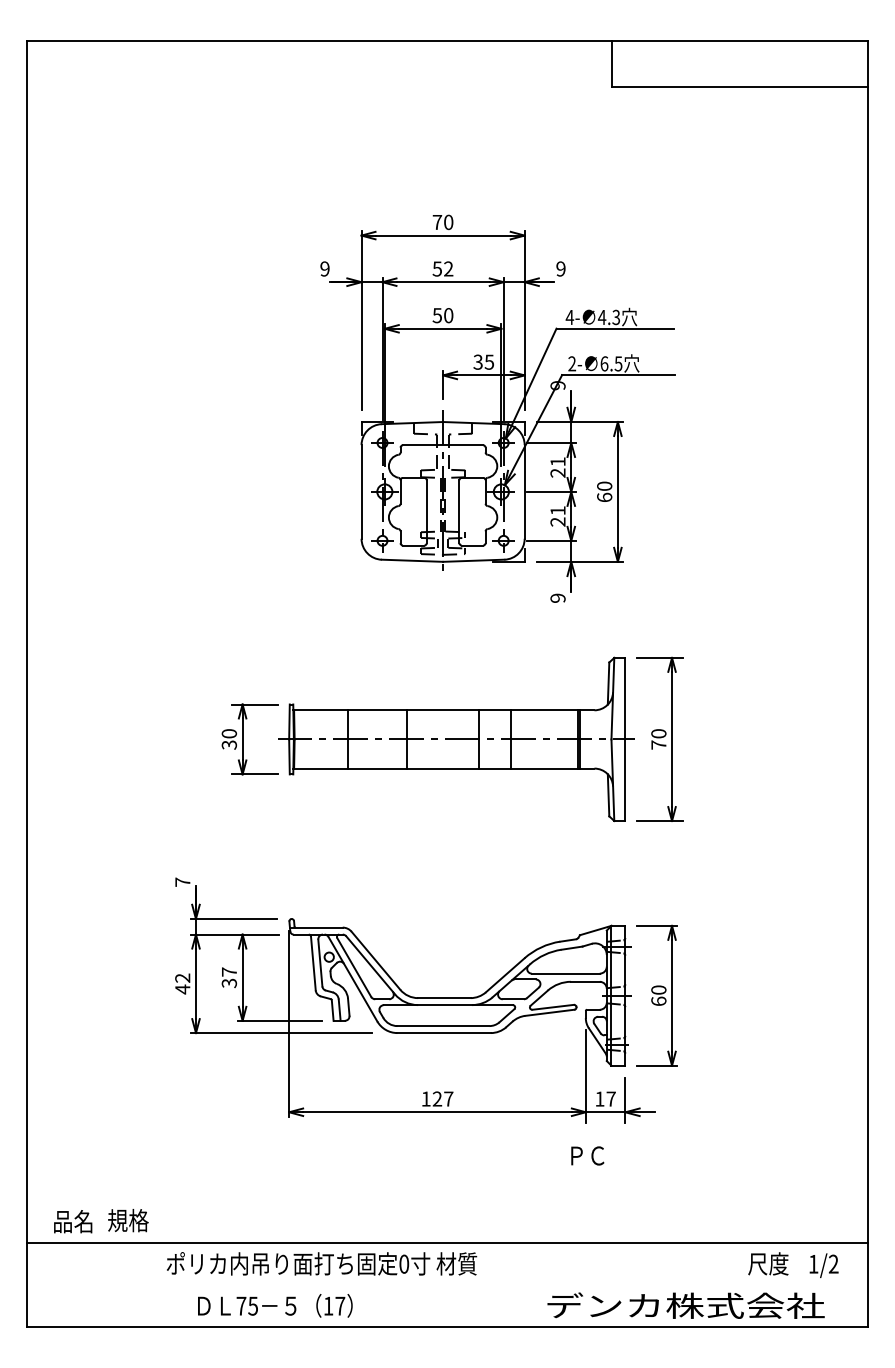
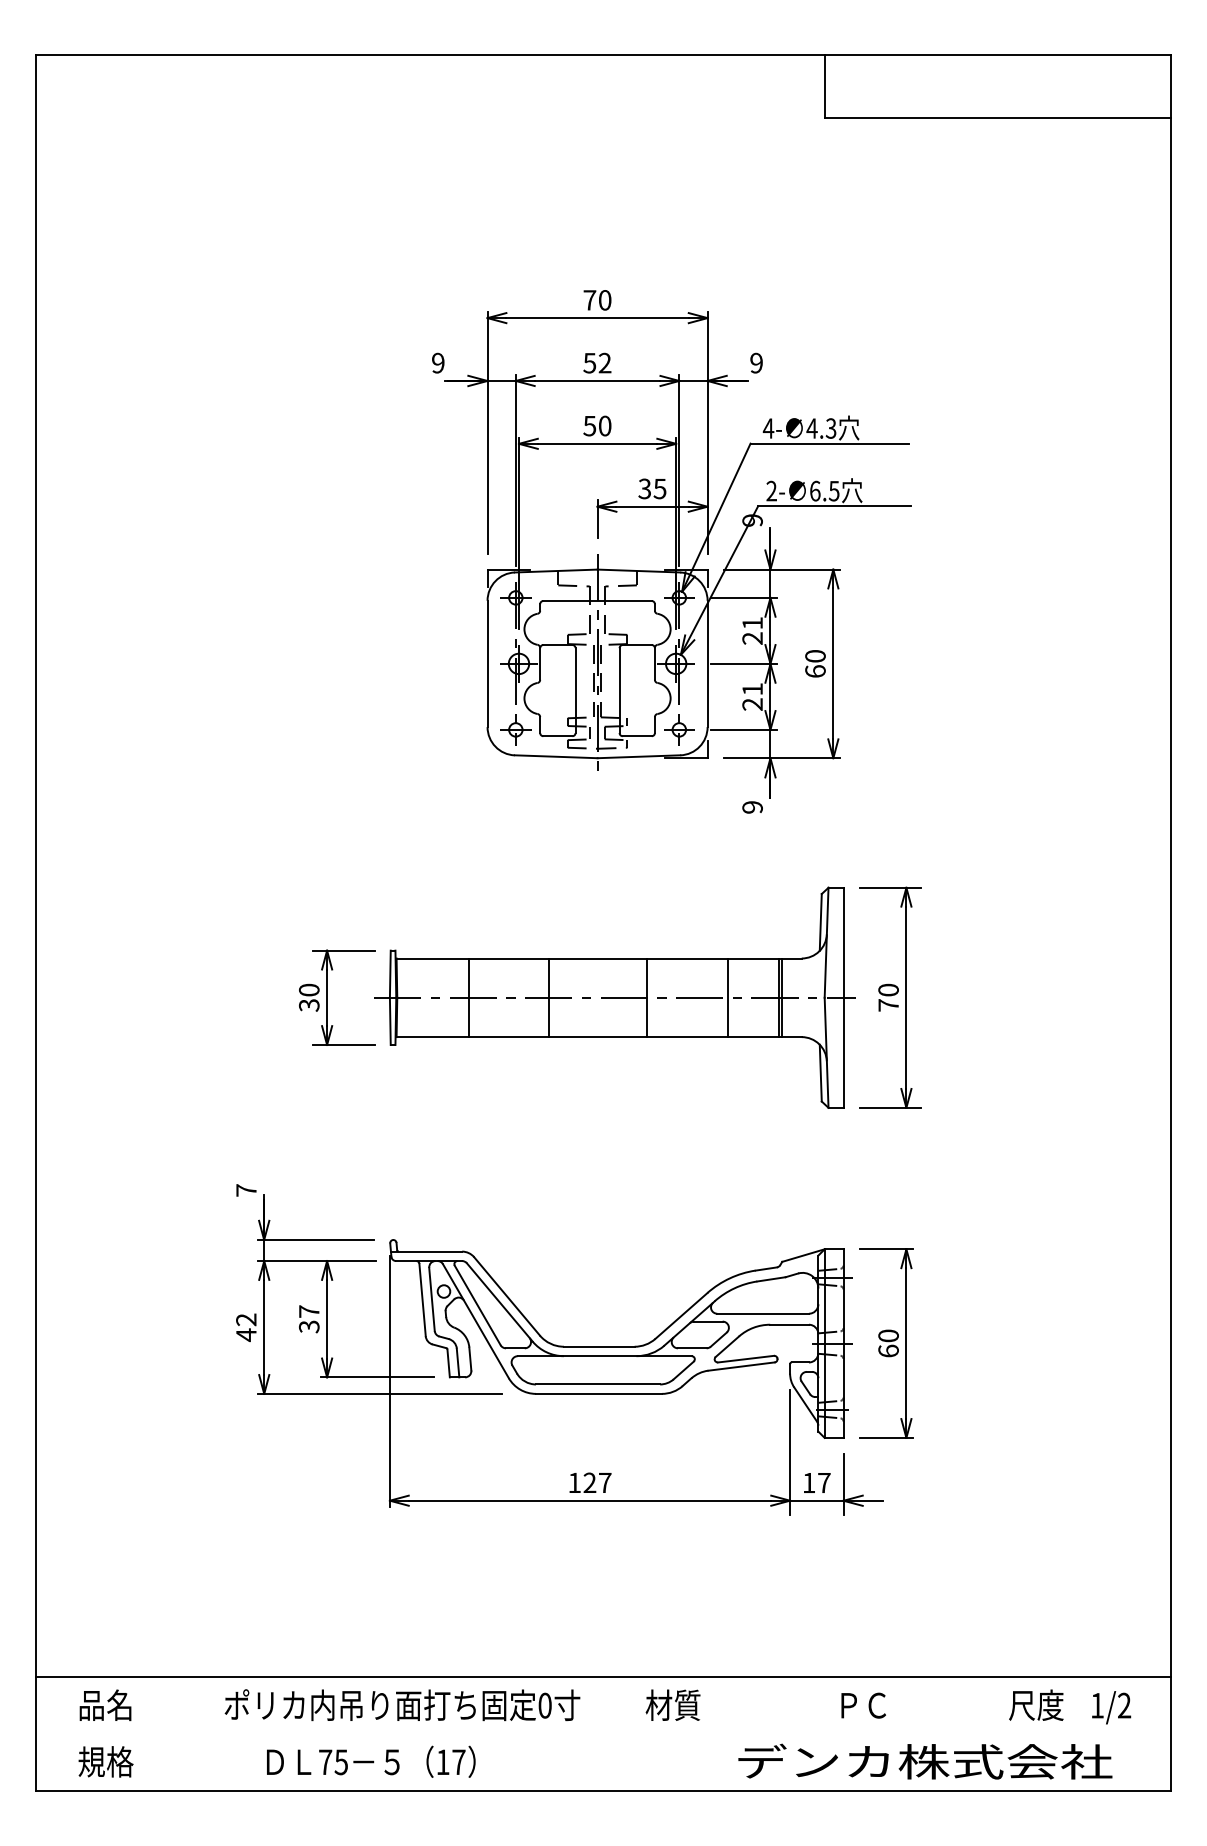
line: (511, 739) -> (728, 997), moved
text: (587, 1155) -> (863, 1705), moved
text: (127, 1220) -> (105, 1761), moved
text: (73, 1221) -> (105, 1705), moved
text: (456, 1263) -> (672, 1704), moved

